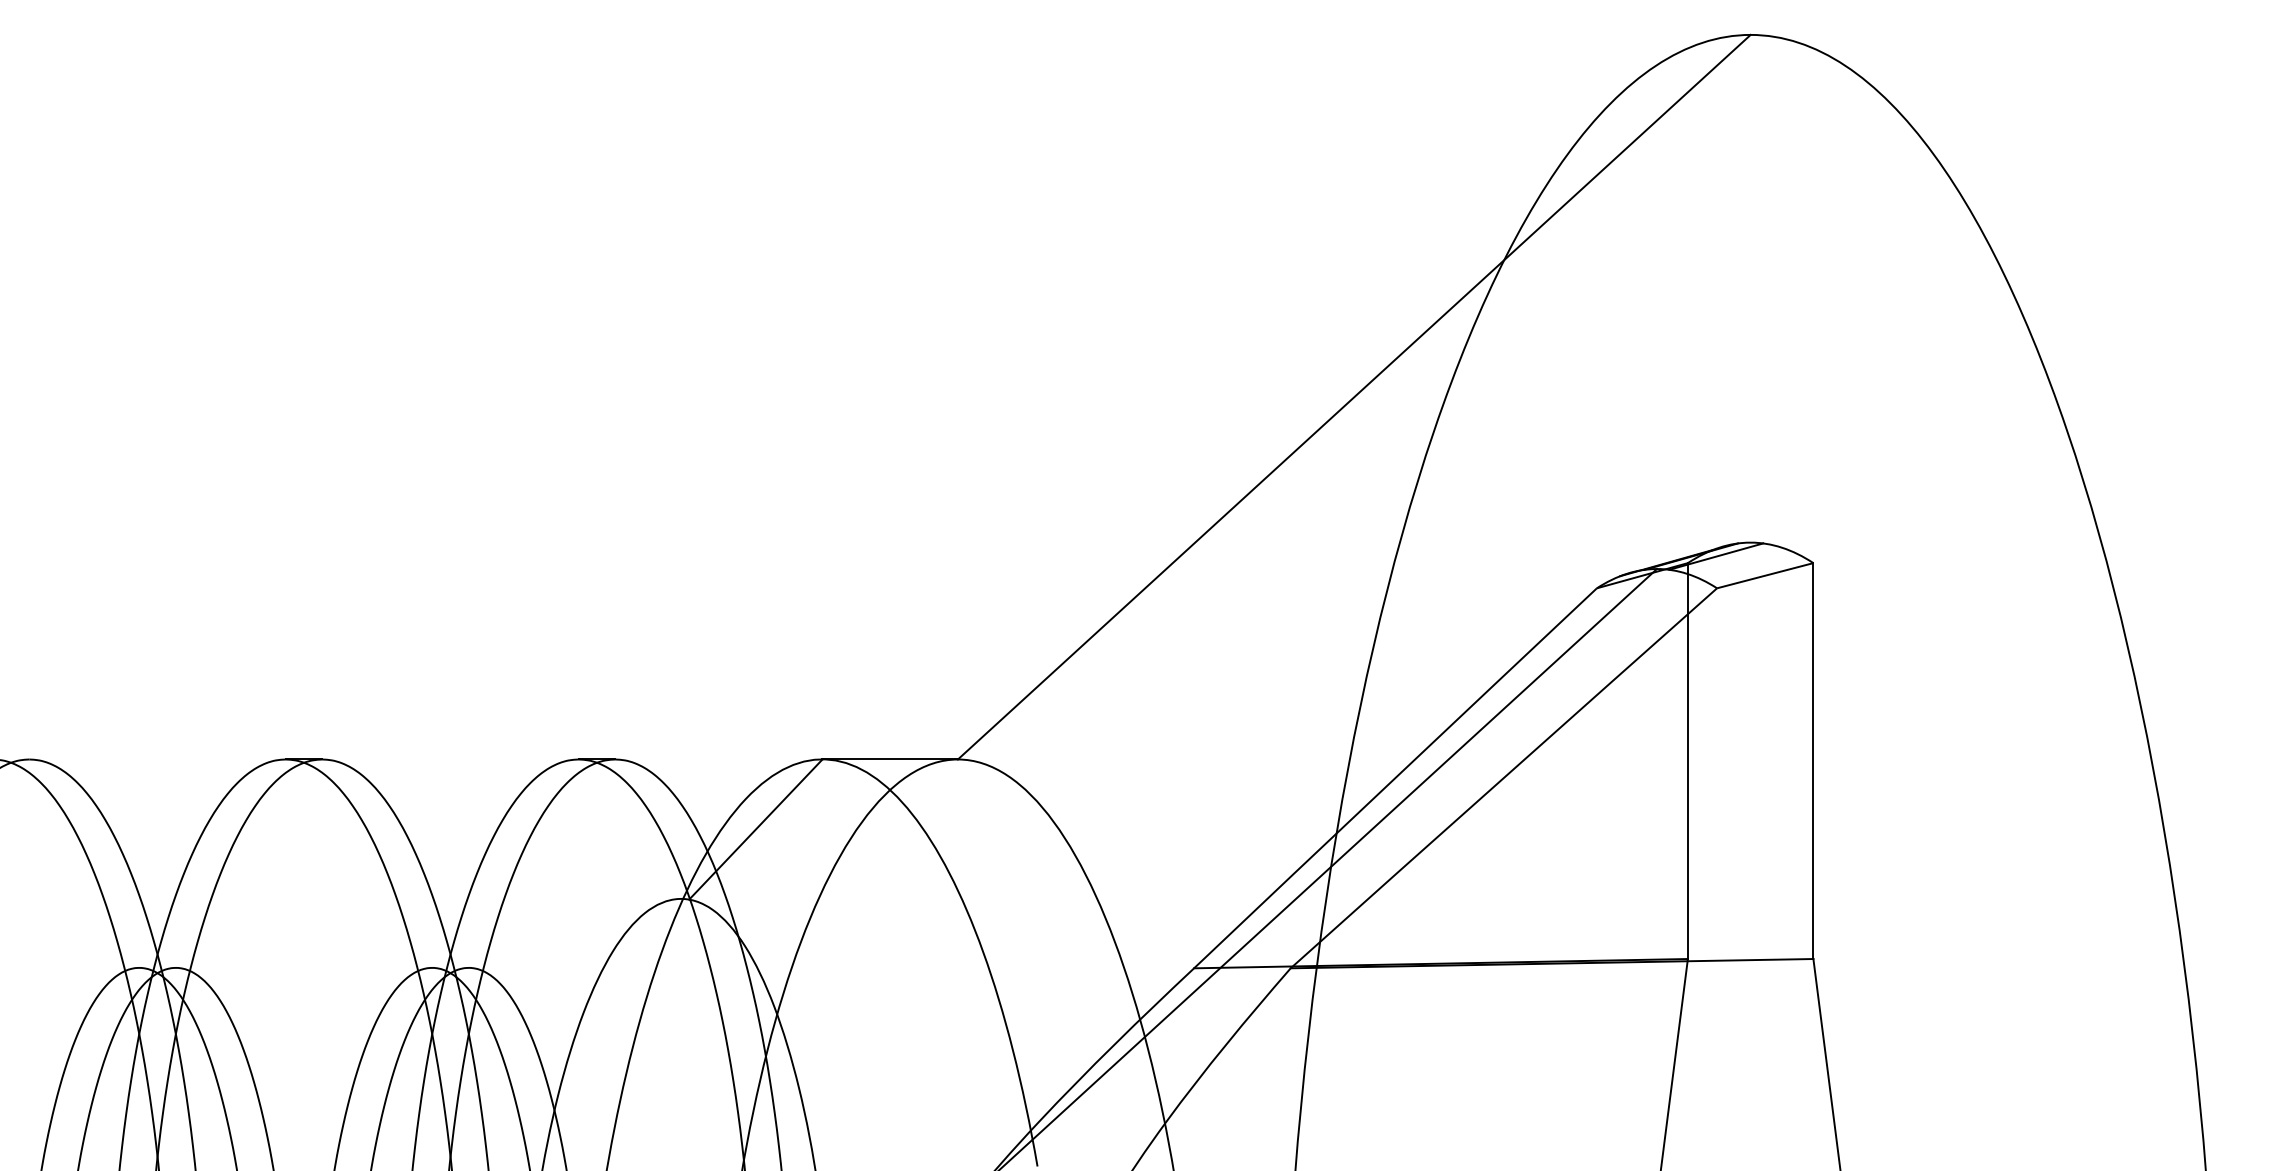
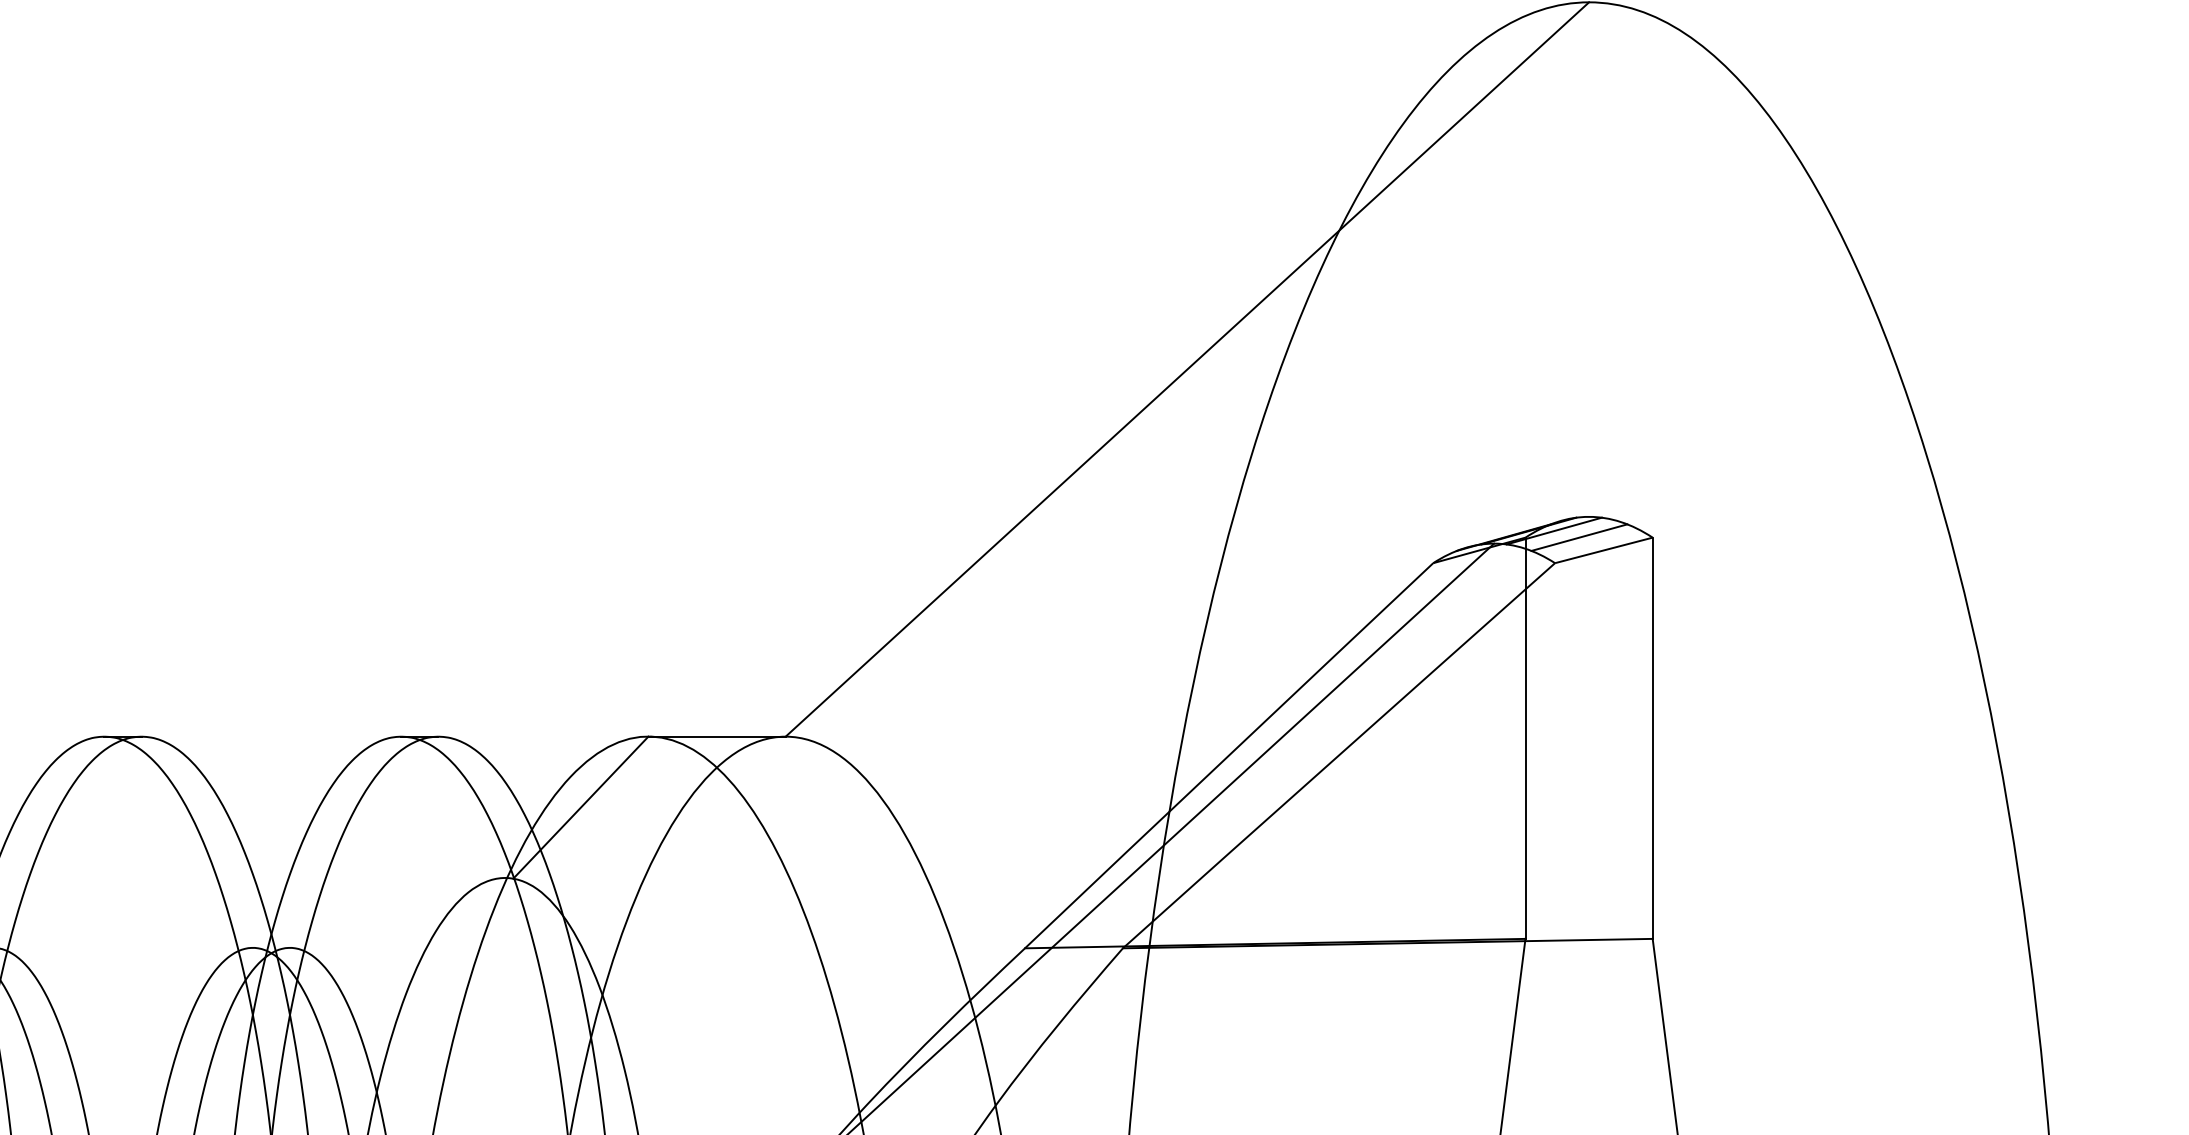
line: (1740, 563) -> (1578, 538), added

